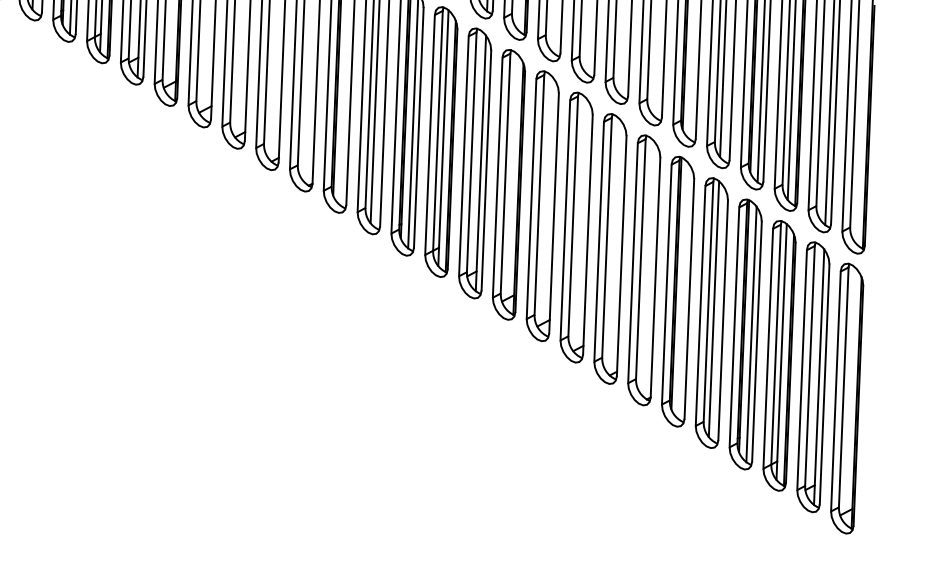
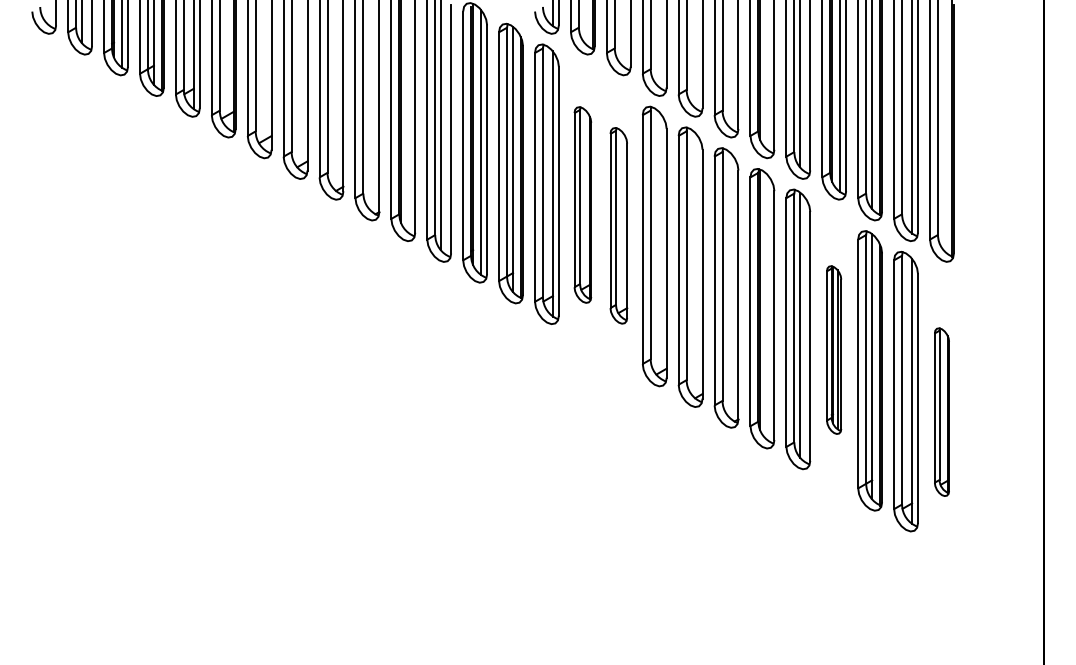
part: (508, 184) -> (582, 204), size x0.7
part: (542, 205) -> (618, 225), size x0.7
part: (745, 333) -> (833, 349), size x0.6
part: (846, 397) -> (941, 411), size x0.6

